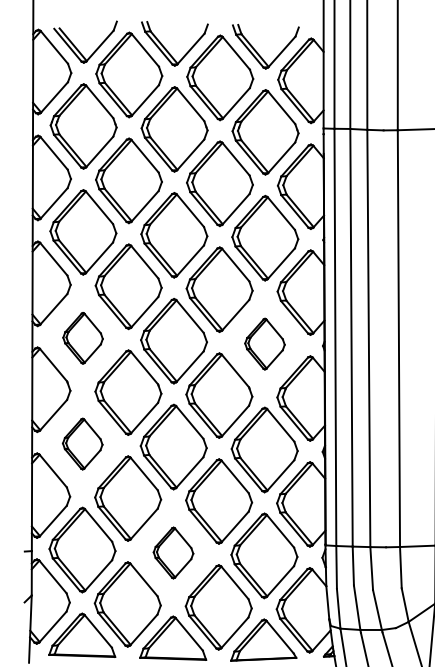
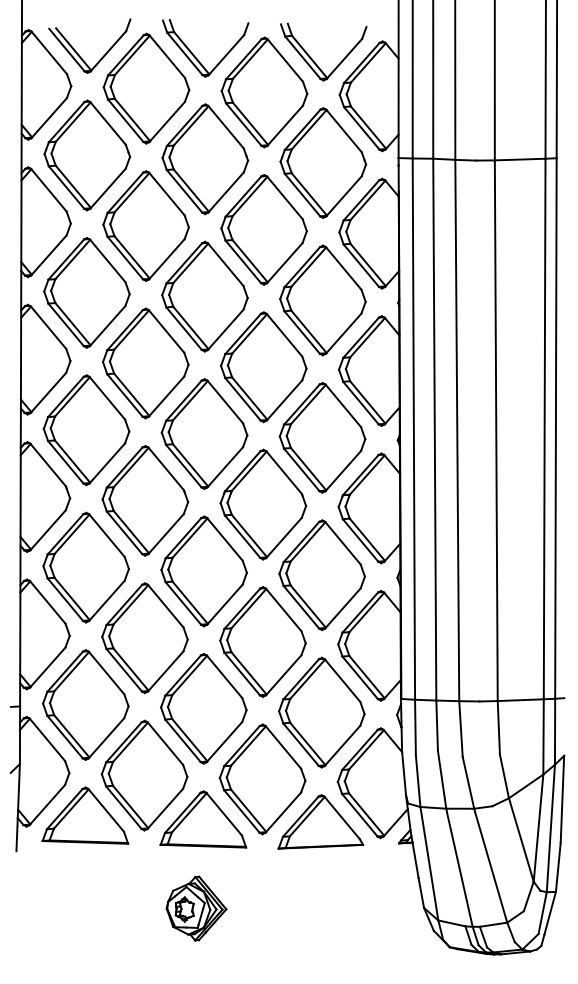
part: (83, 338) -> (86, 430), size x1.67
part: (264, 343) -> (322, 437), size x1.67
part: (82, 444) -> (85, 567), size x1.67
part: (173, 552) -> (203, 708), size x1.67

